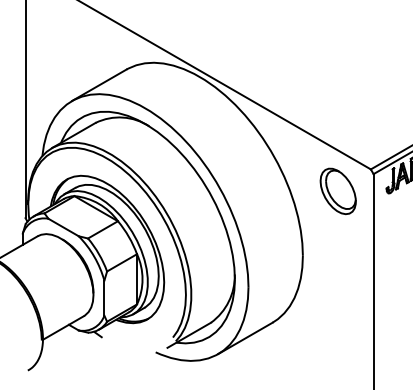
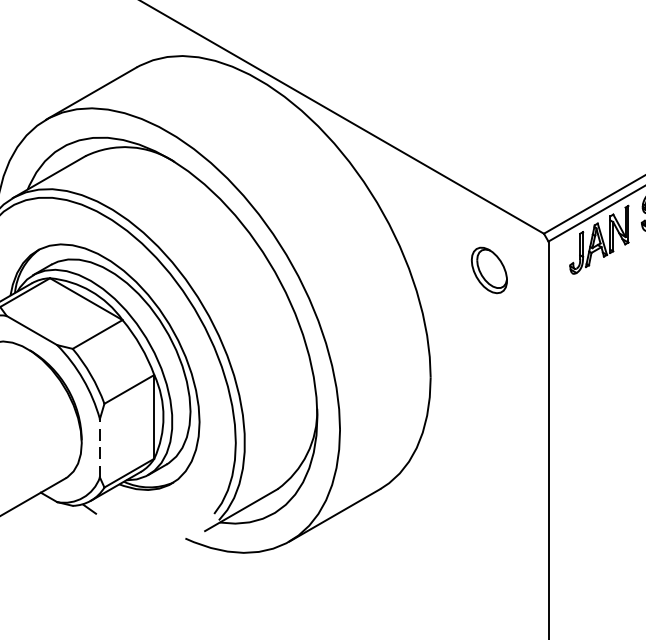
part: (337, 191) -> (488, 270), size x0.6
line: (104, 297) -> (100, 447), solid -> dashed

